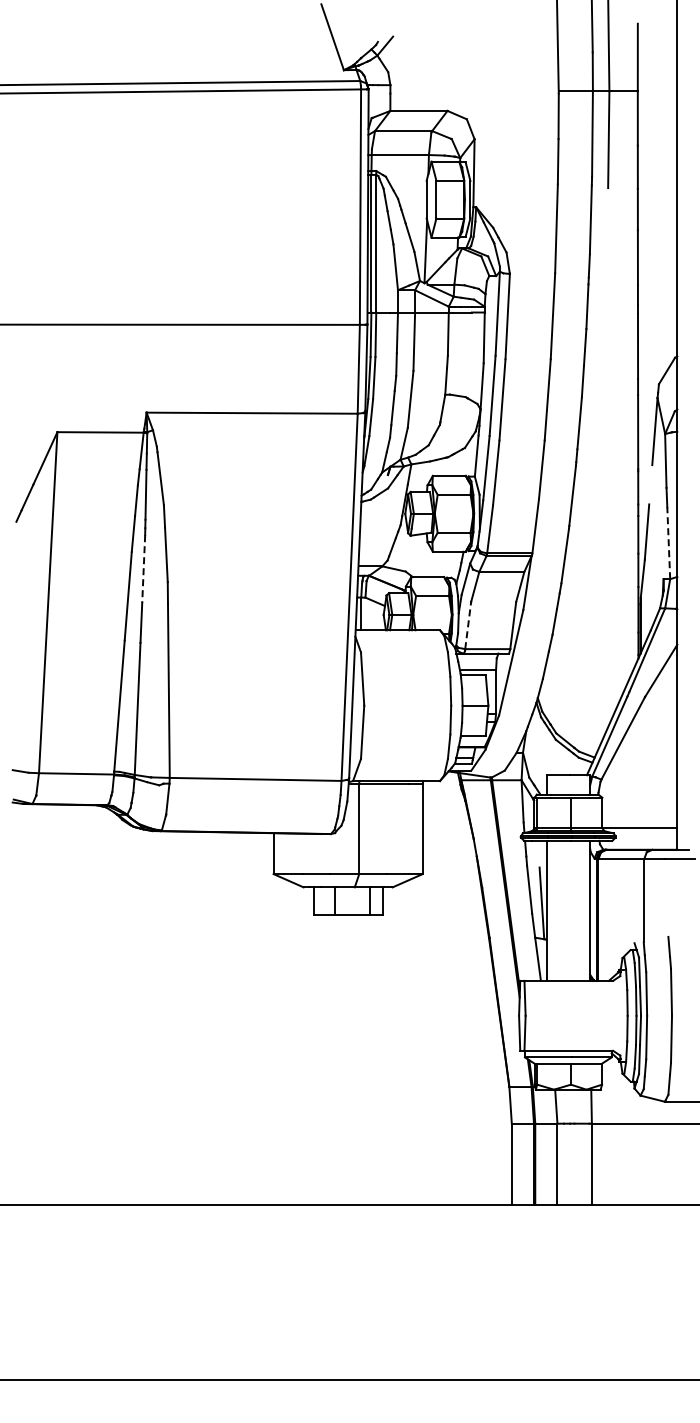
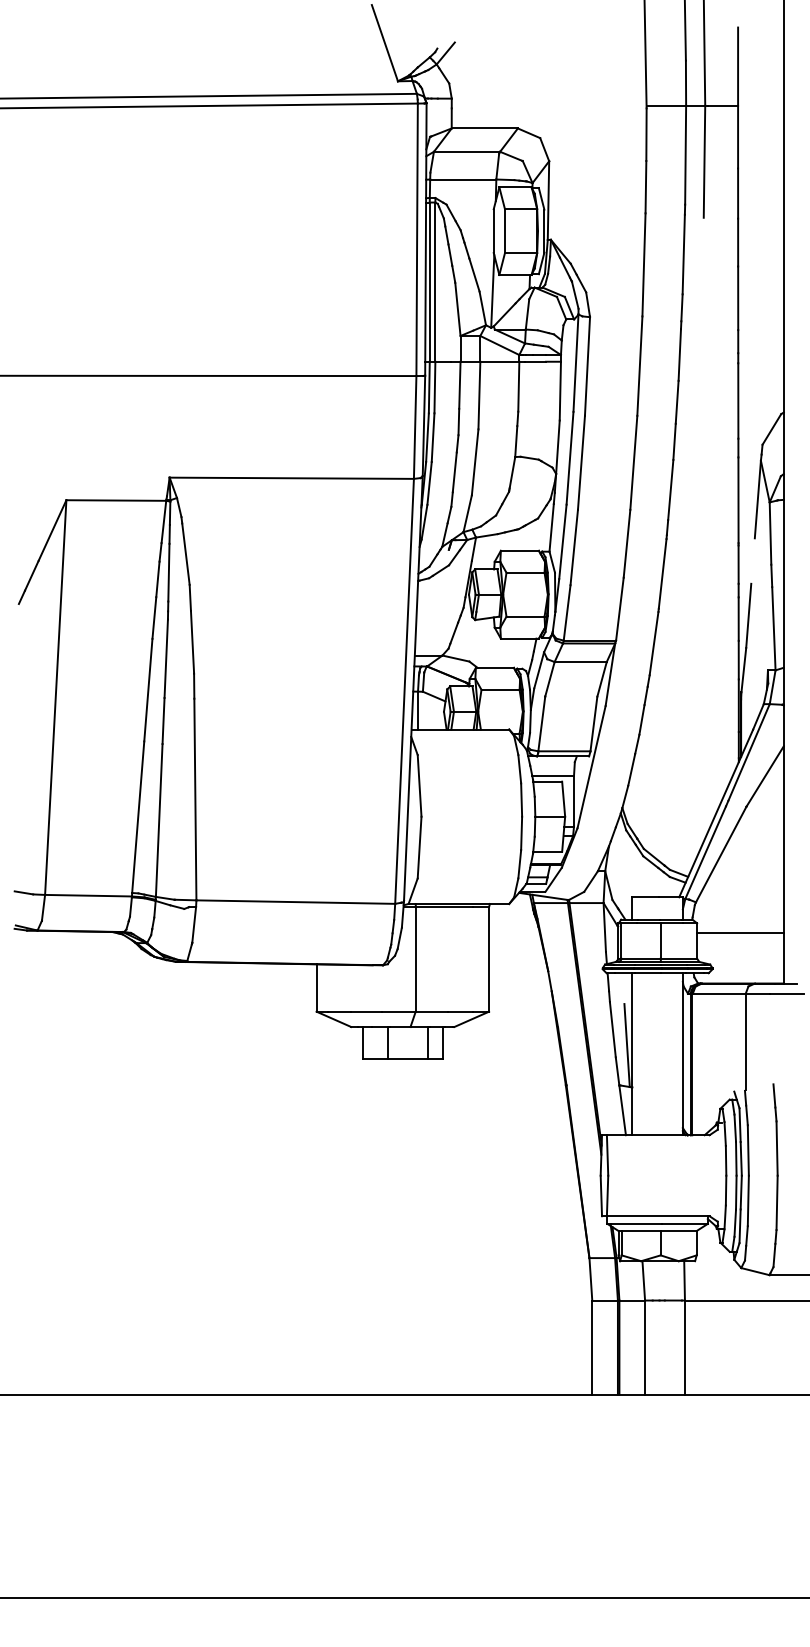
line: (668, 543) -> (773, 629), dashed -> solid
line: (143, 569) -> (166, 659), dashed -> solid
line: (468, 625) -> (542, 723), dashed -> solid
line: (639, 827) -> (740, 932), moved

